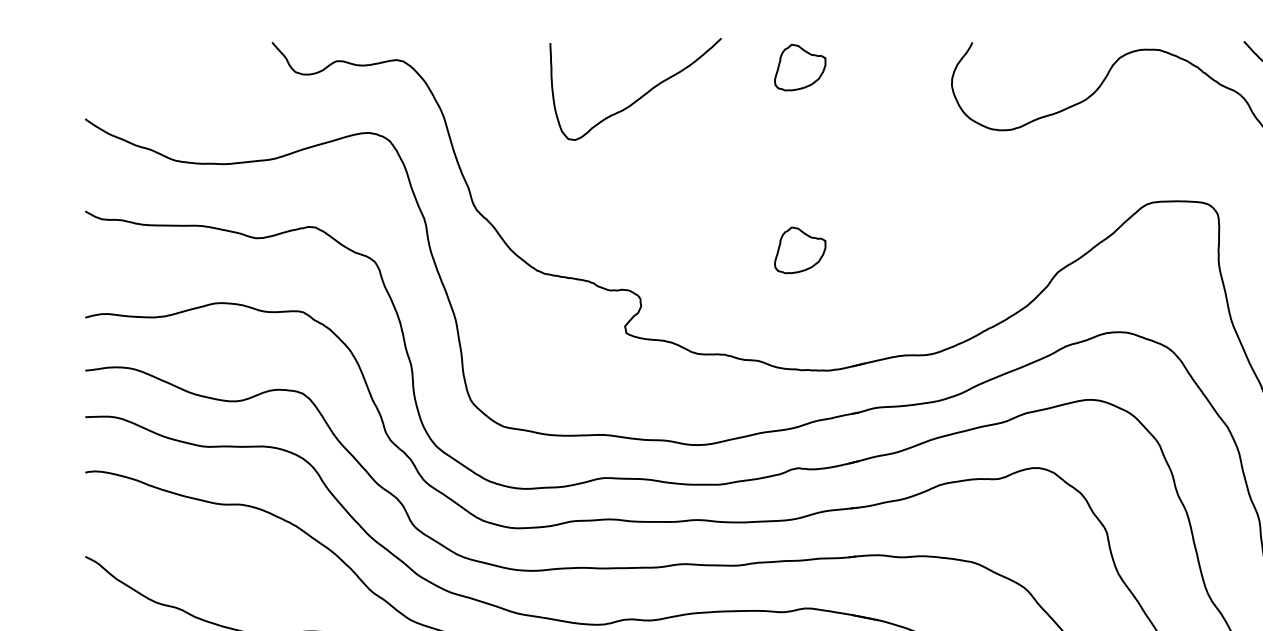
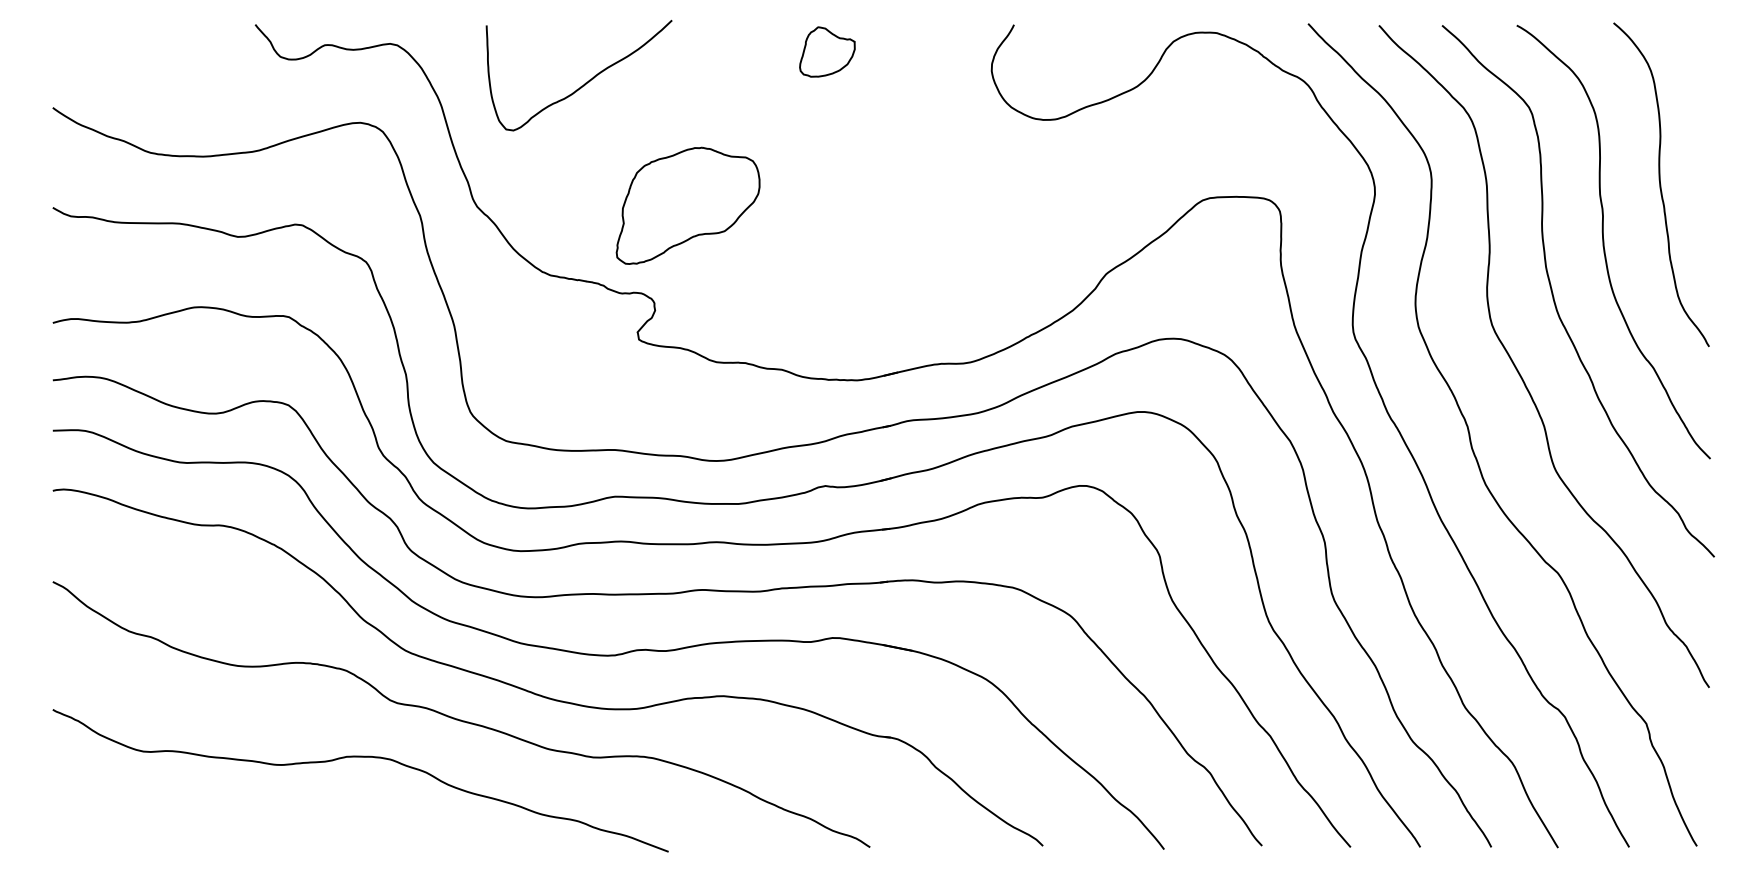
curve: (641, 95) -> (585, 82), moved
part: (671, 209) -> (687, 205), added
part: (800, 249) -> (827, 249), removed

